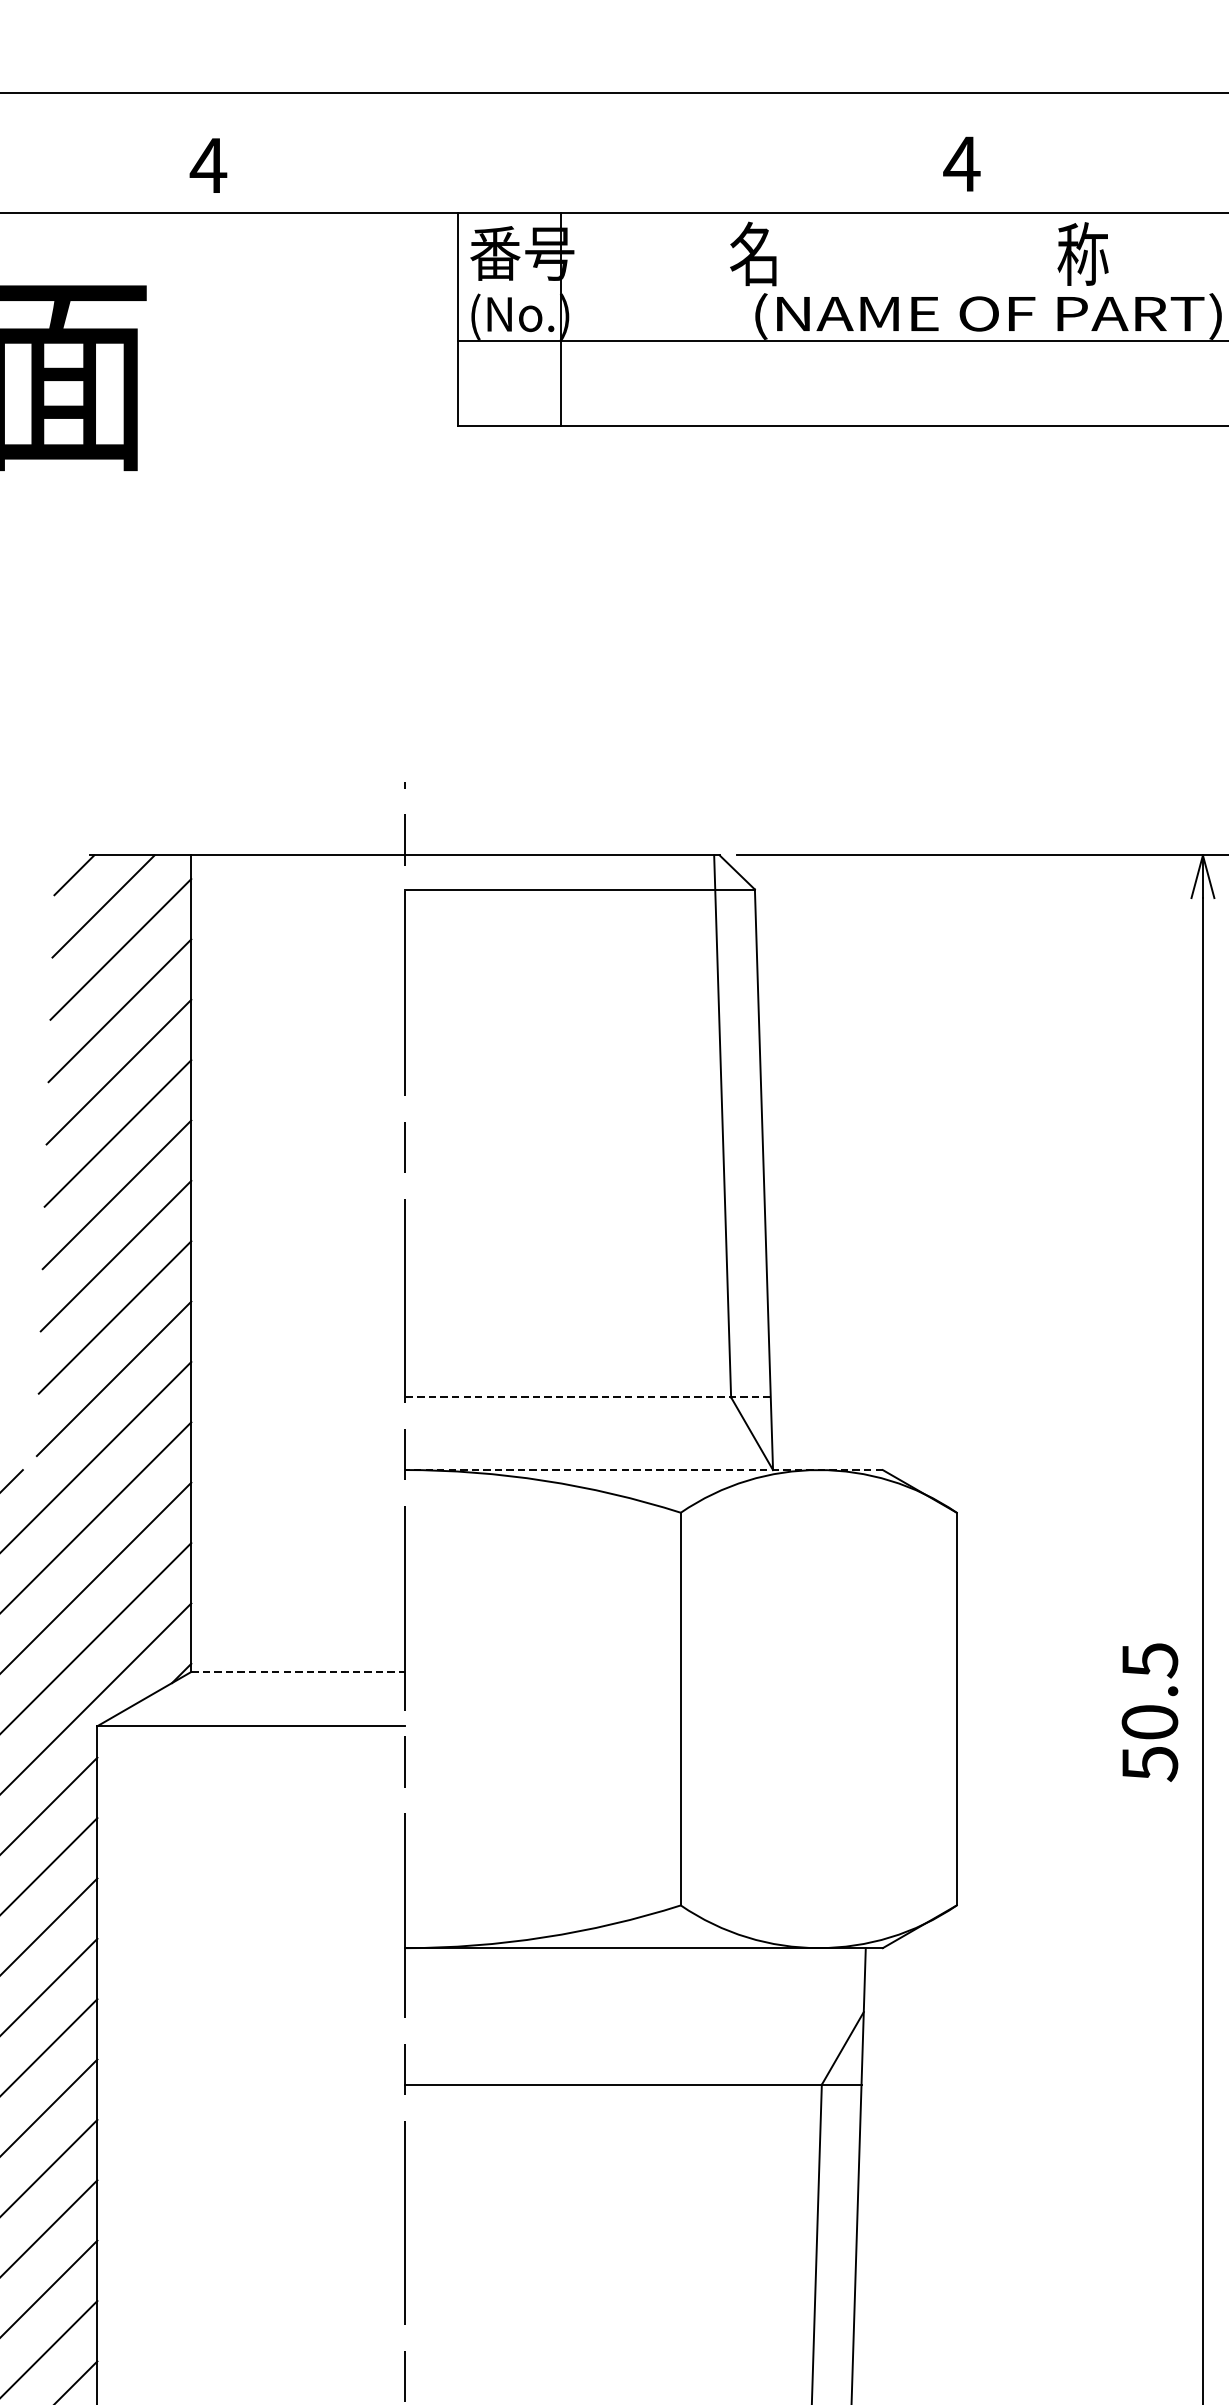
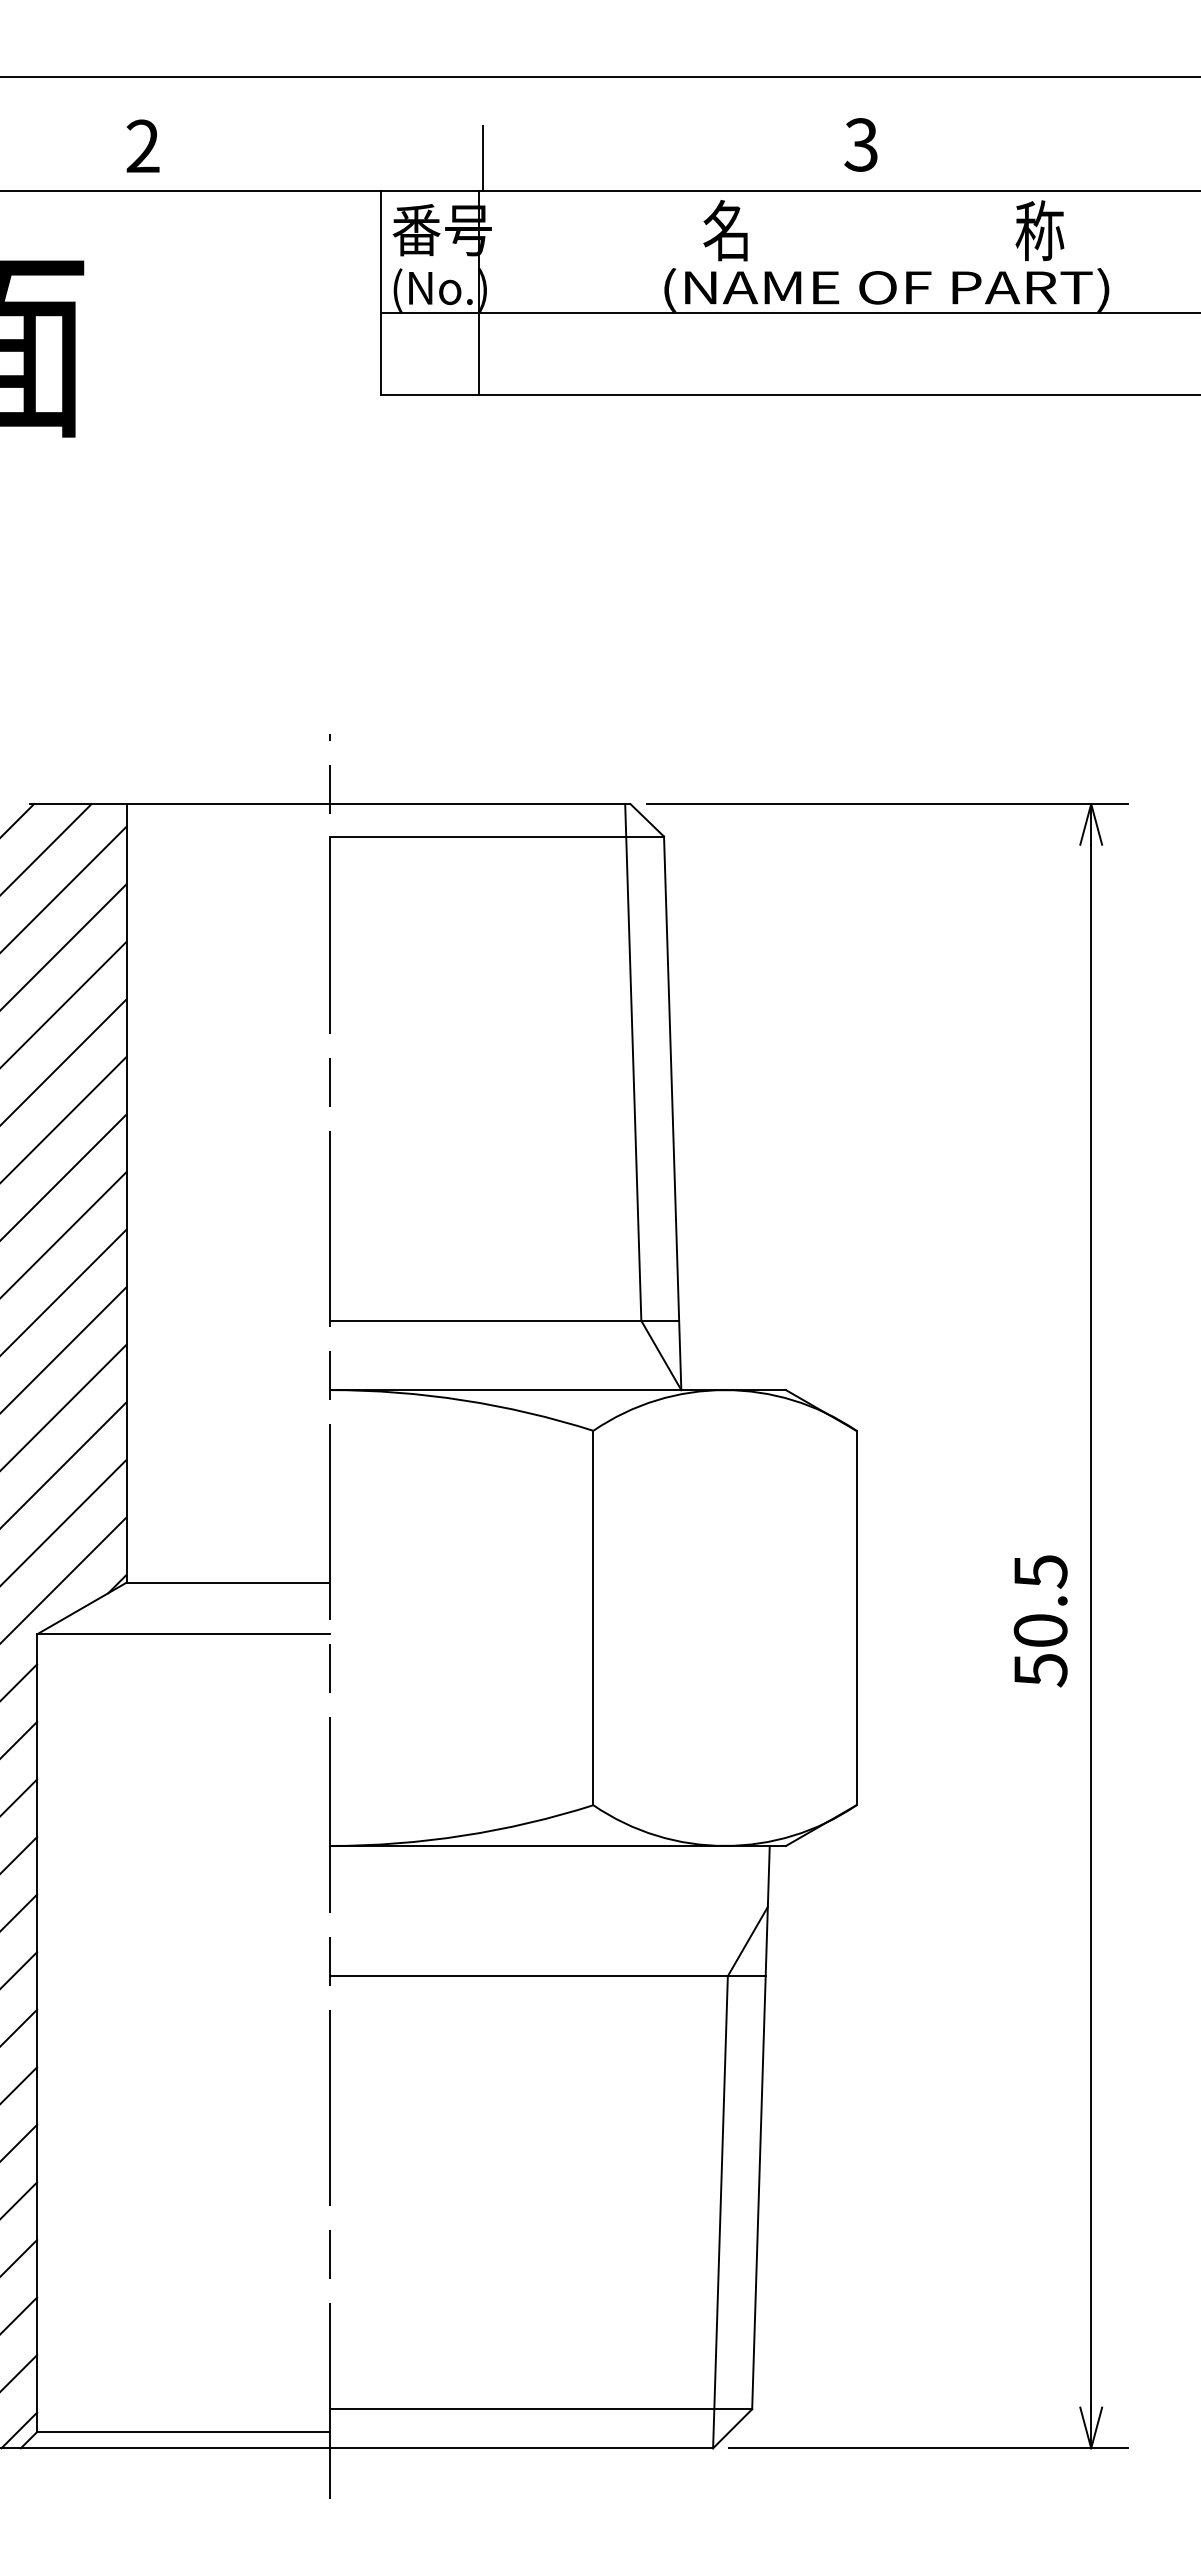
text: (962, 163) -> (861, 144), 4 -> 3
text: (207, 164) -> (142, 145), 4 -> 2
line: (564, 178) -> (482, 158), added
text: (919, 253) -> (883, 230), moved
line: (587, 1397) -> (504, 1320), dashed -> solid
line: (644, 1470) -> (558, 1390), dashed -> solid
line: (298, 1671) -> (228, 1582), dashed -> solid

